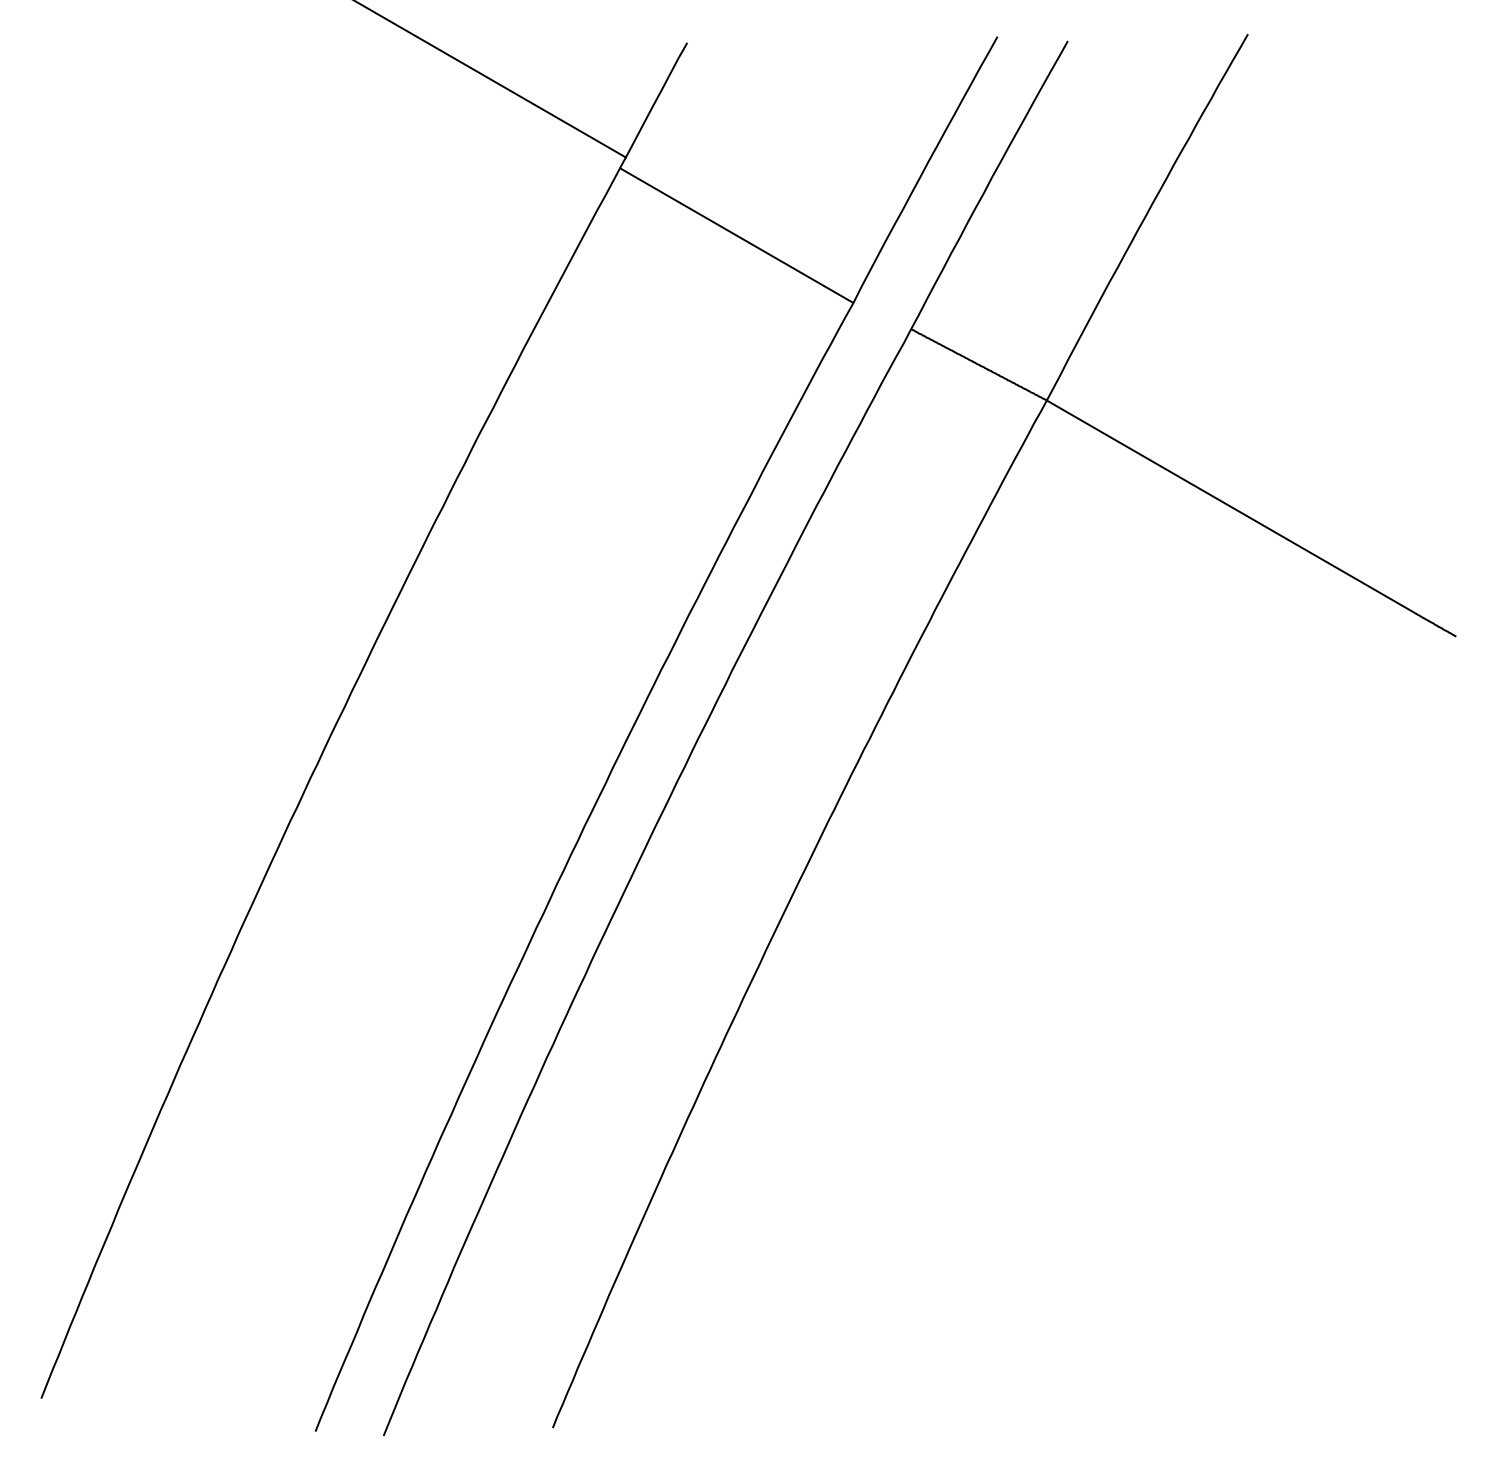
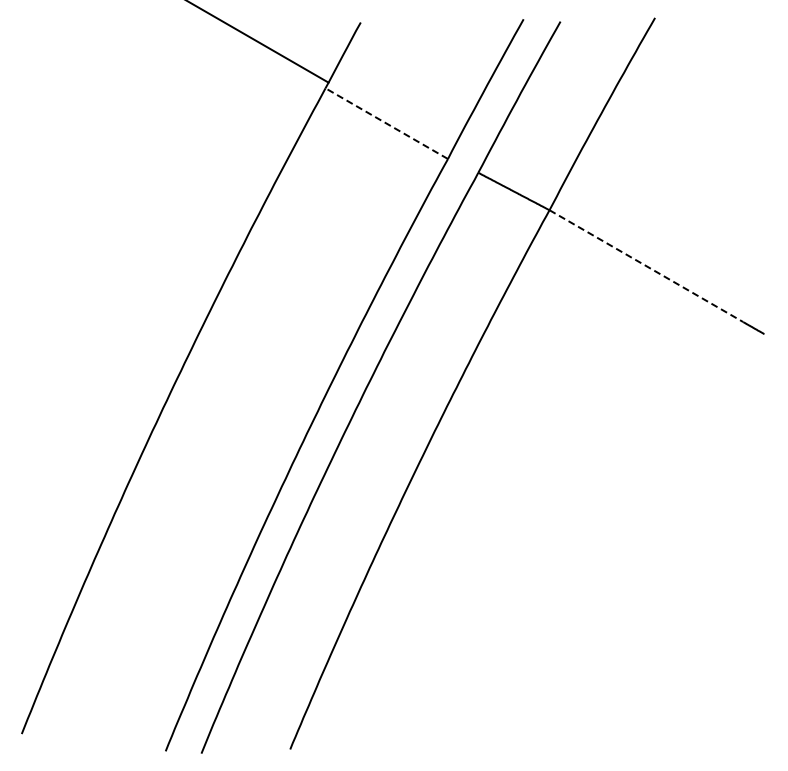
line: (736, 235) -> (386, 123), solid -> dashed
line: (1231, 507) -> (646, 266), solid -> dashed

